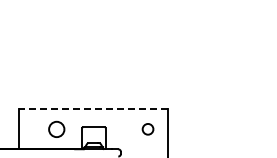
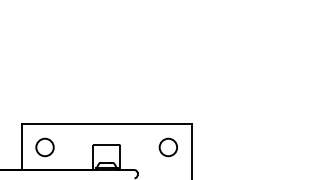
line: (93, 109) -> (106, 124), dashed -> solid
circle: (56, 128) -> (44, 146), moved
circle: (147, 128) -> (167, 146), size x1.43

